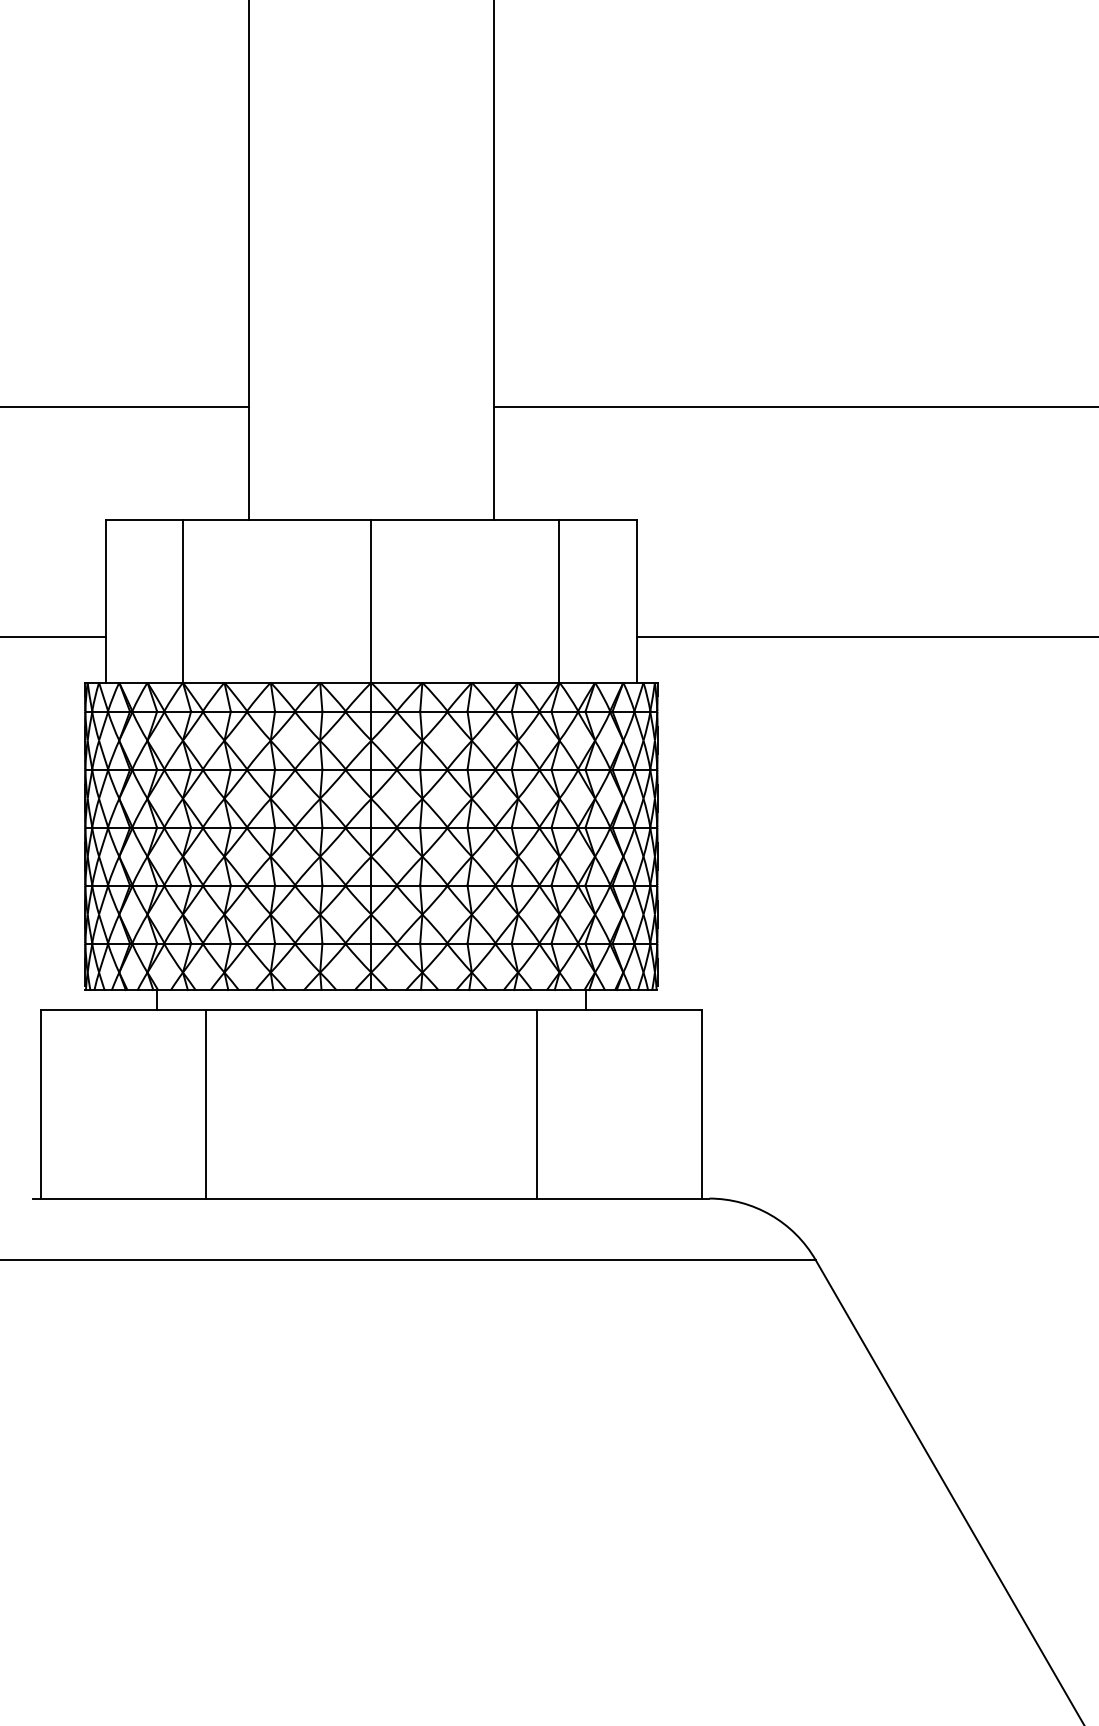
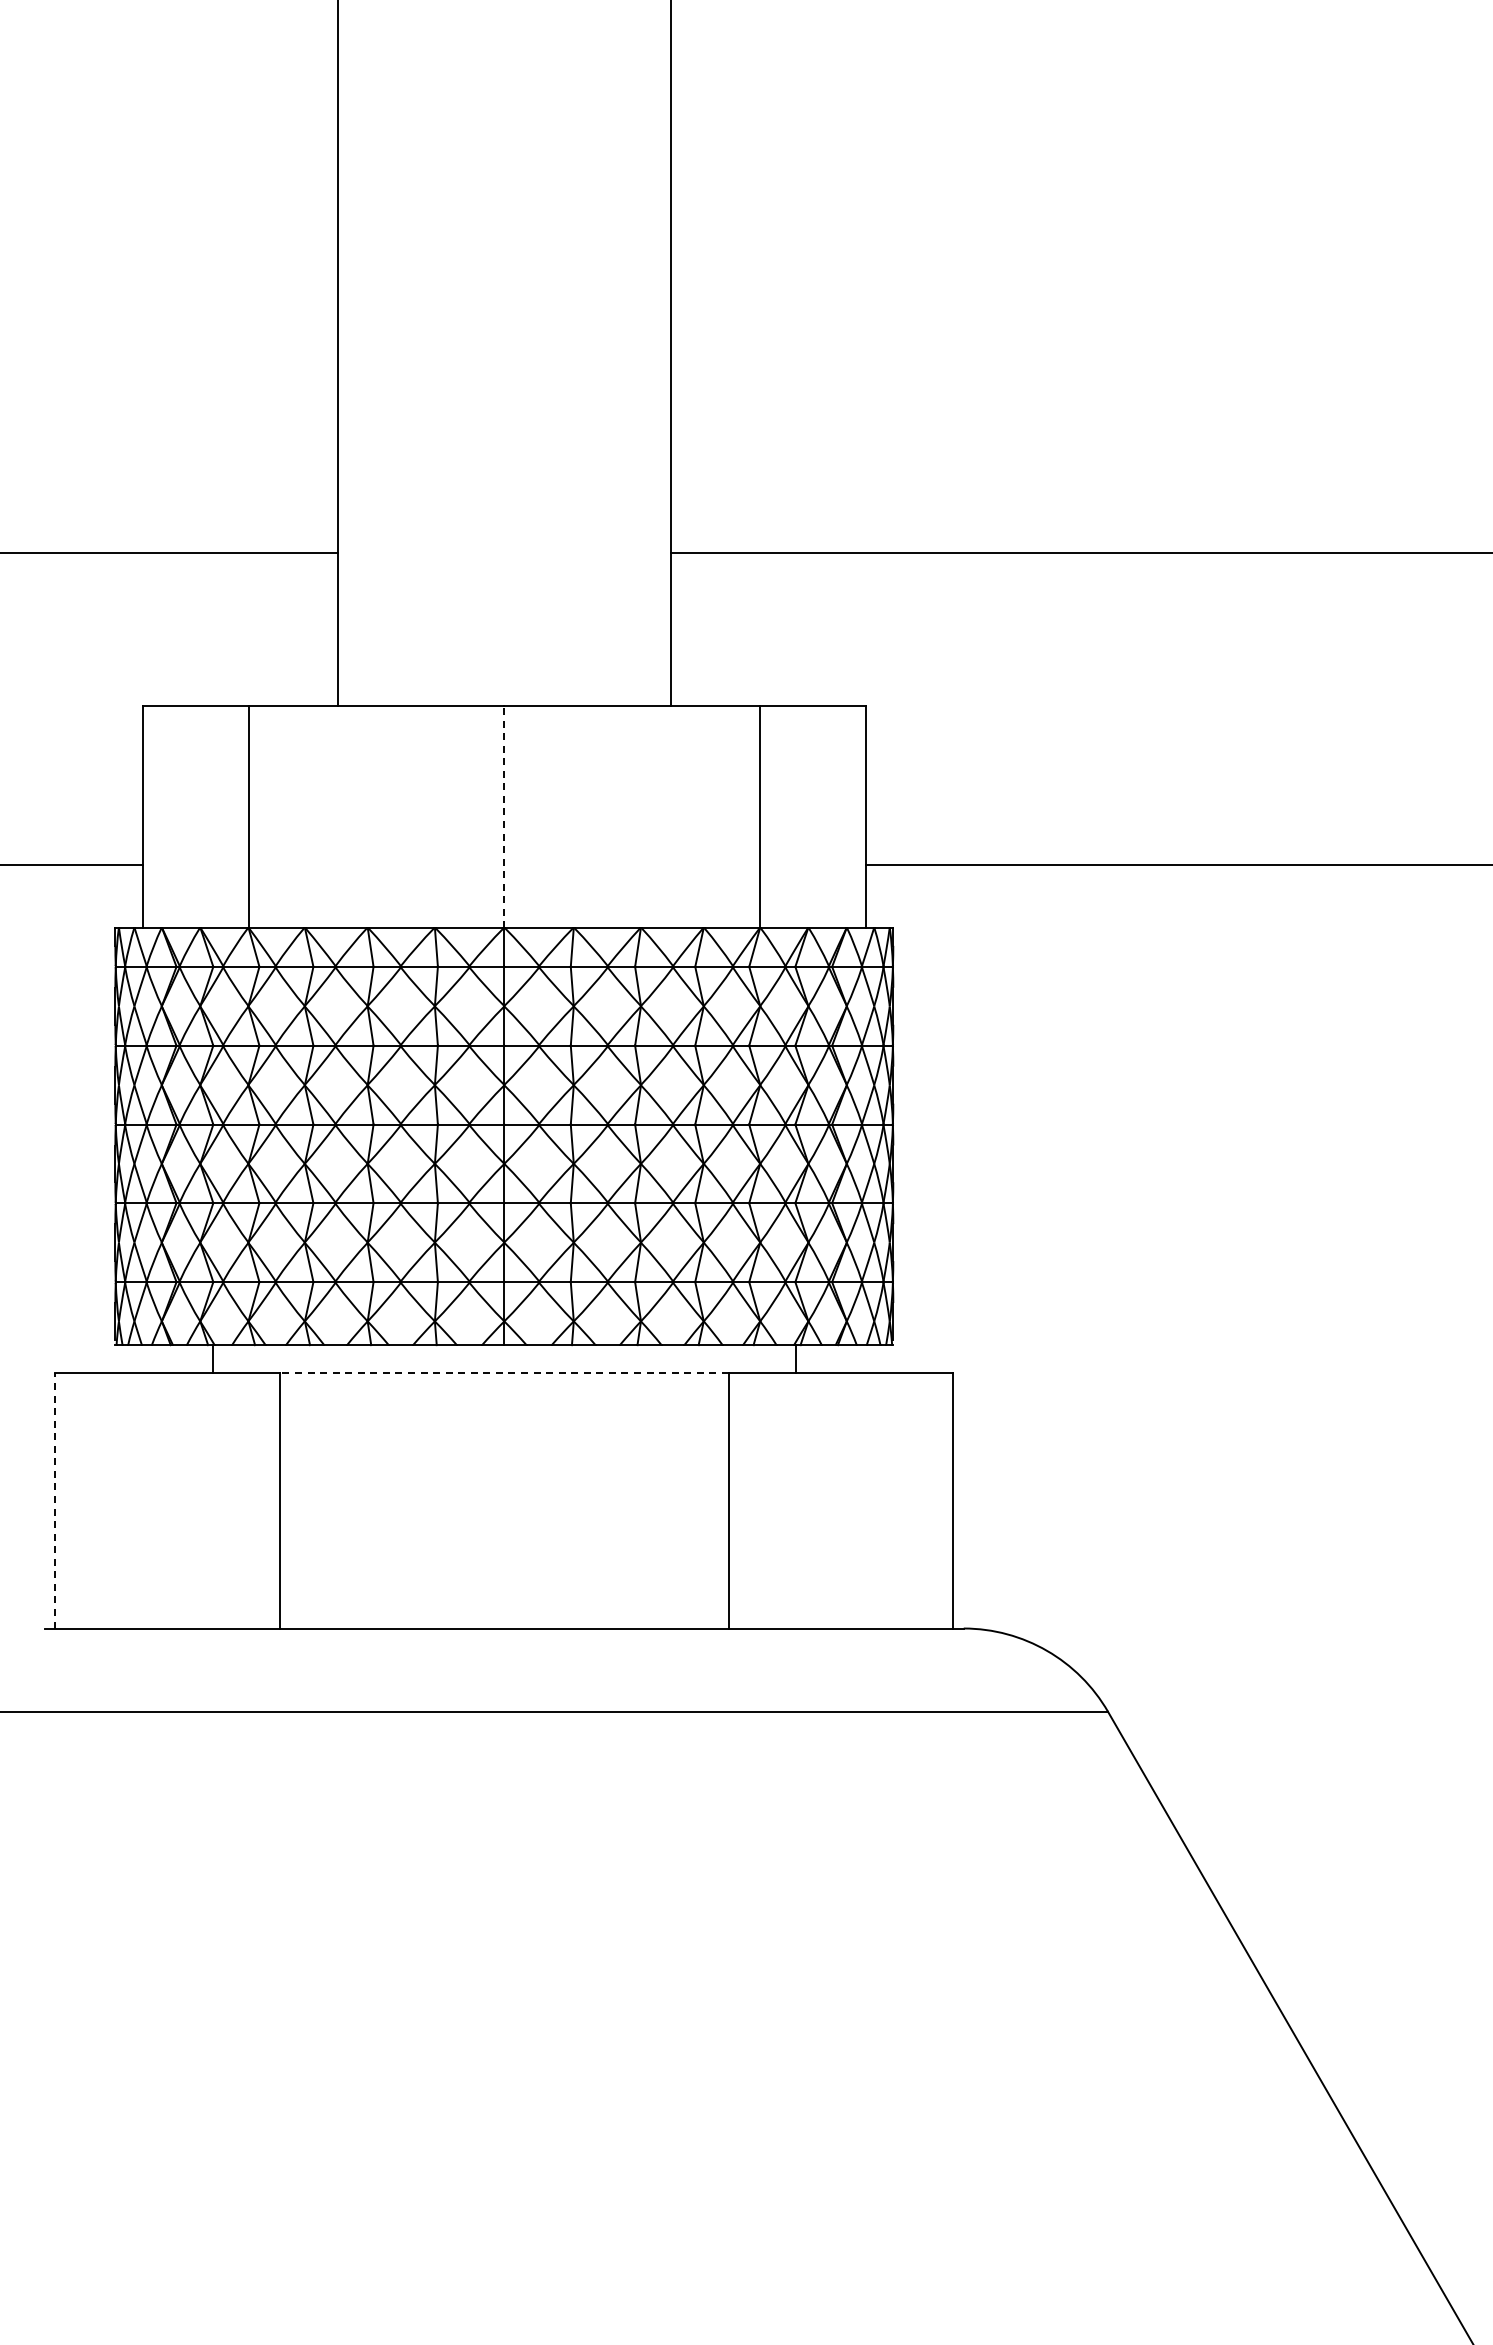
line: (371, 601) -> (504, 816), solid -> dashed
line: (371, 1010) -> (504, 1372), solid -> dashed
line: (40, 1104) -> (55, 1500), solid -> dashed

